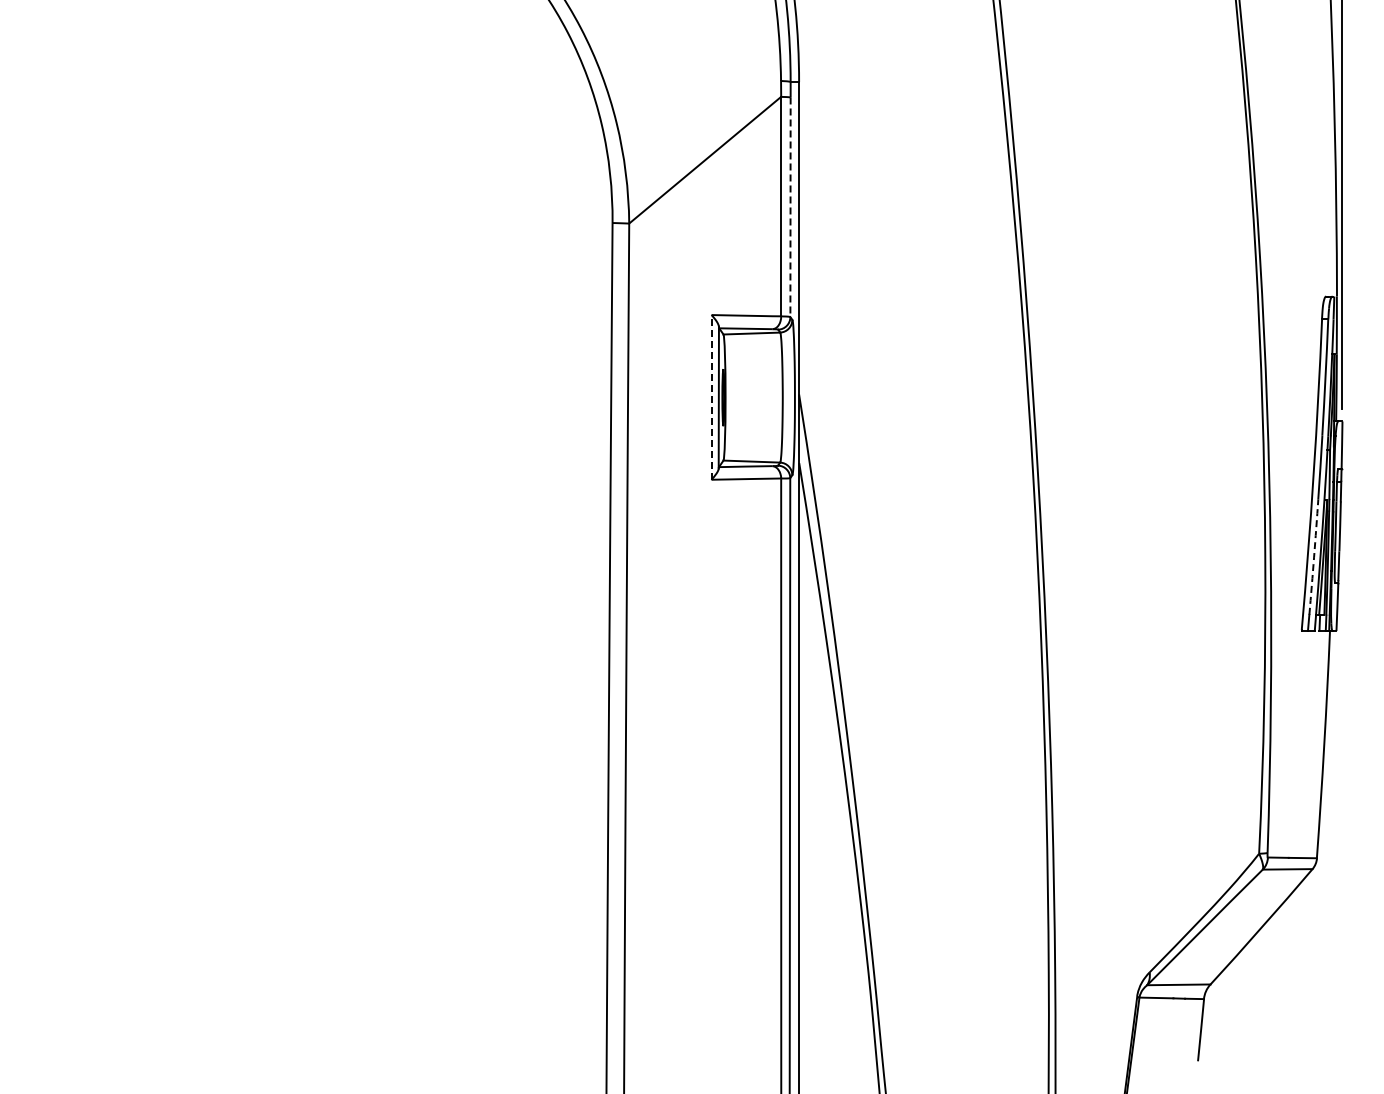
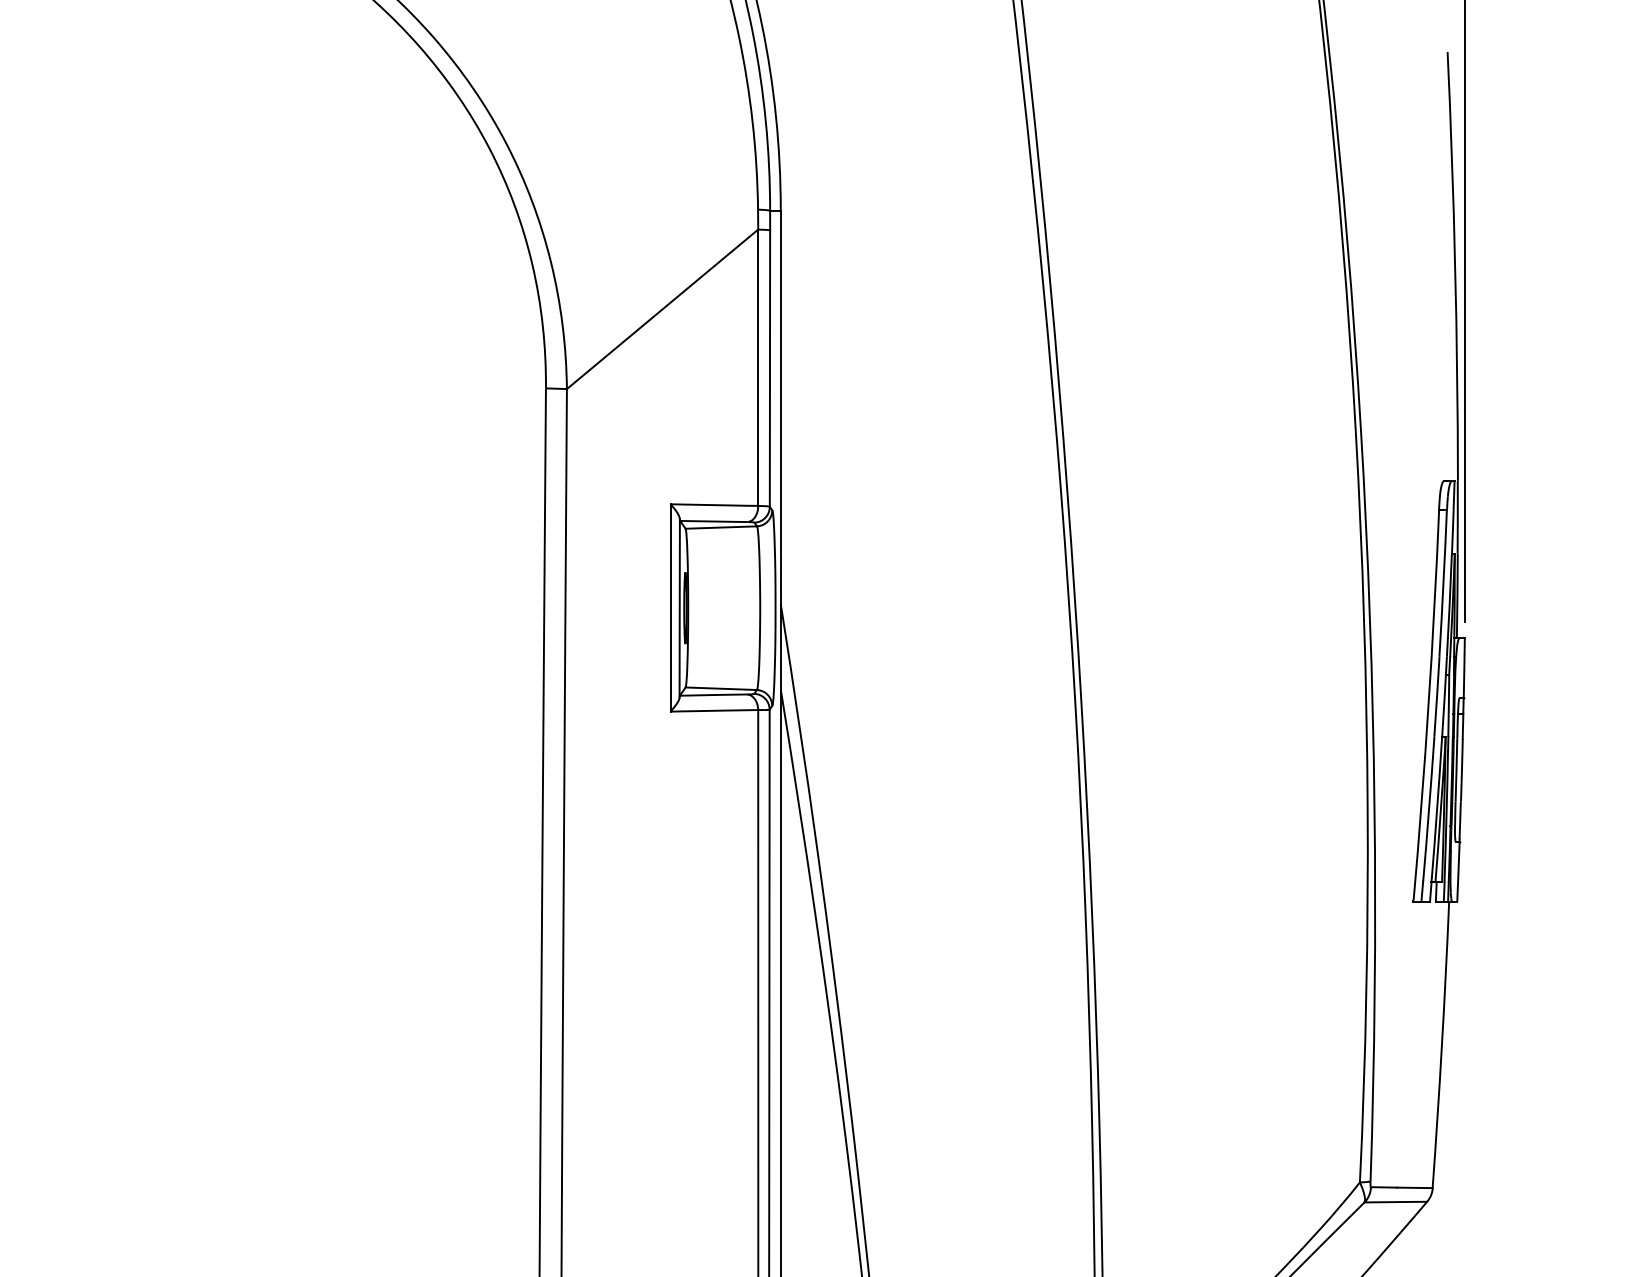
line: (790, 207) -> (769, 368), dashed -> solid
line: (711, 396) -> (670, 606), dashed -> solid
arc: (1314, 557) -> (1429, 809), dashed -> solid

